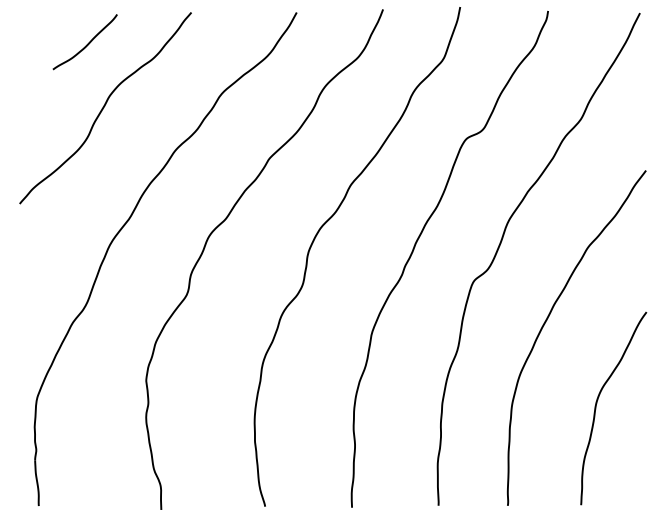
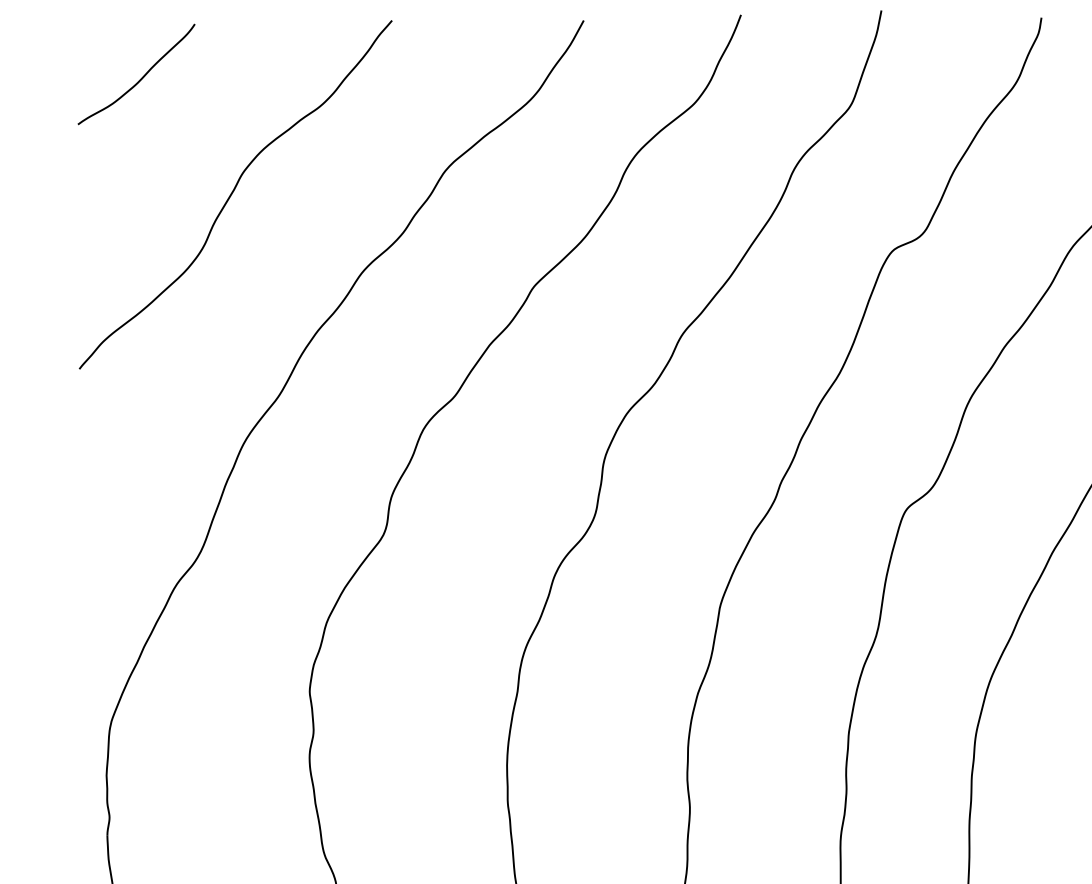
curve: (86, 44) -> (138, 78), moved

